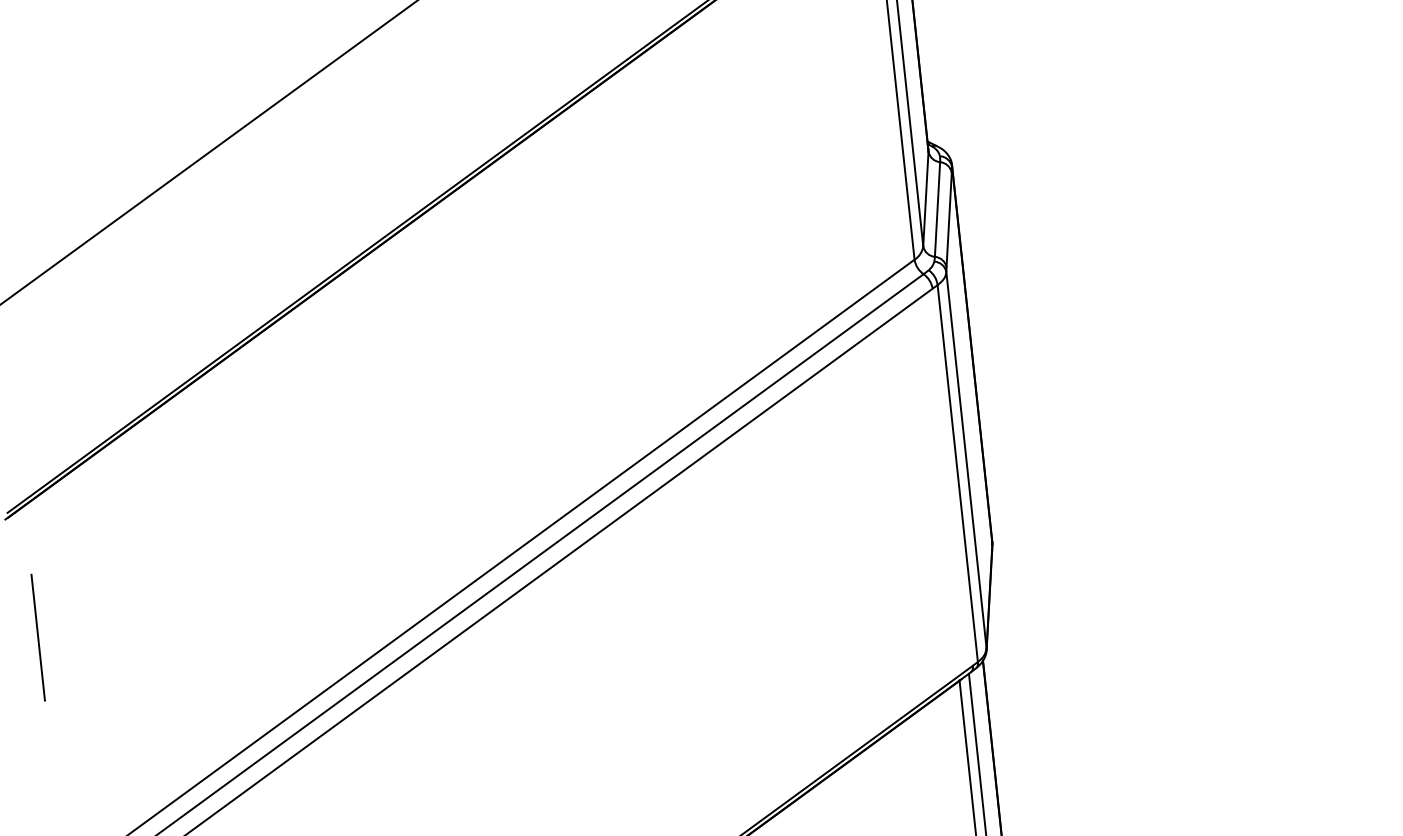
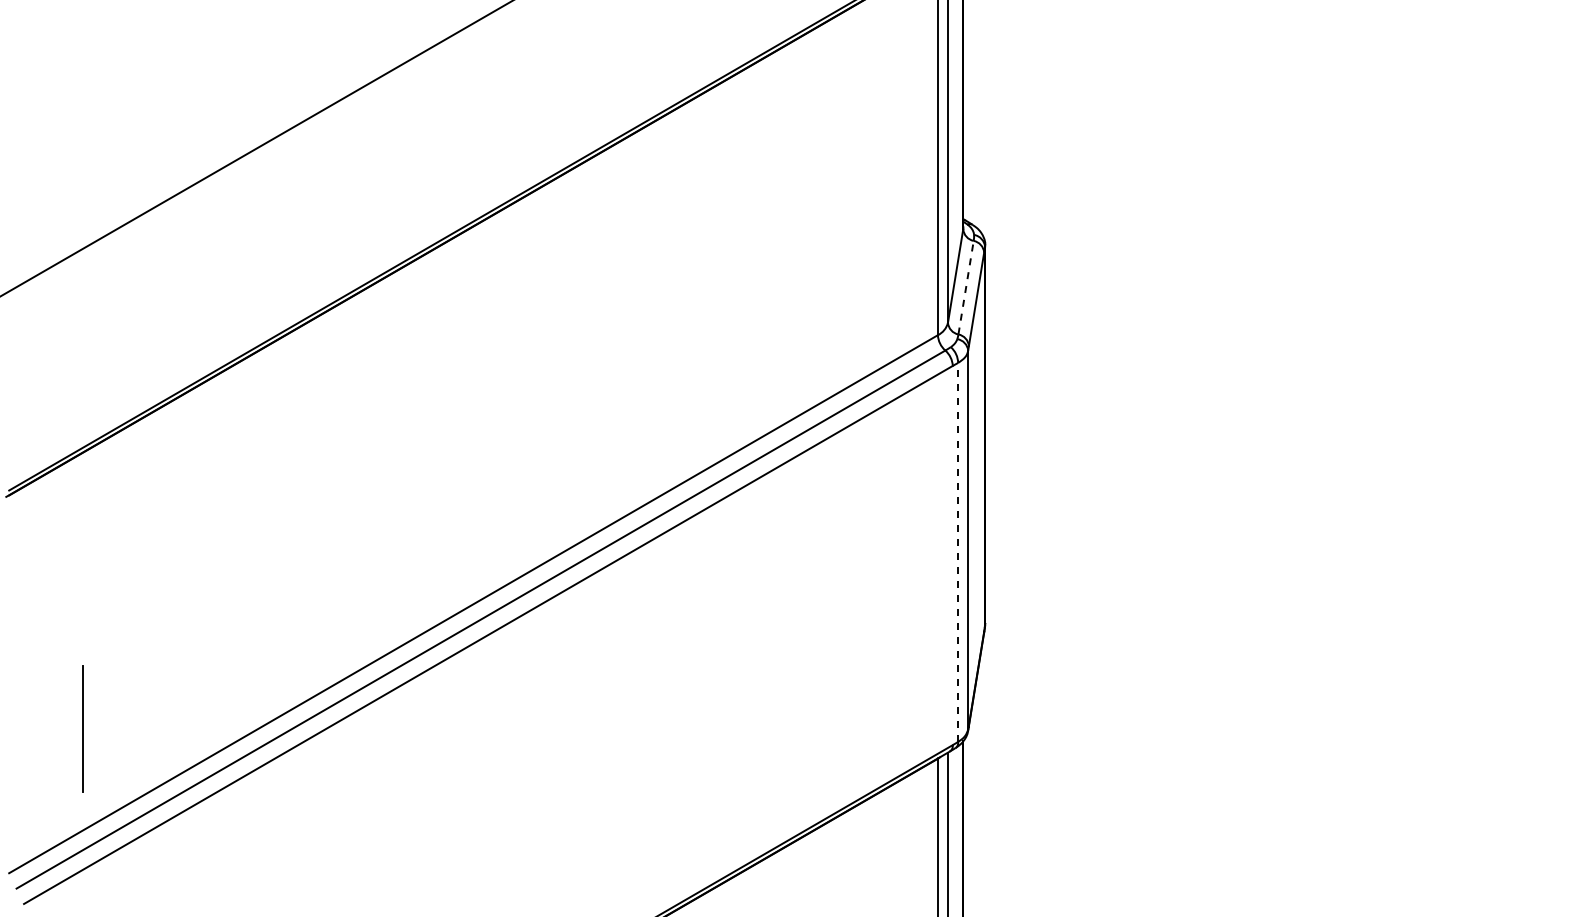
line: (937, 209) -> (966, 287), solid -> dashed
line: (958, 472) -> (958, 551), solid -> dashed
line: (37, 637) -> (82, 728), moved

